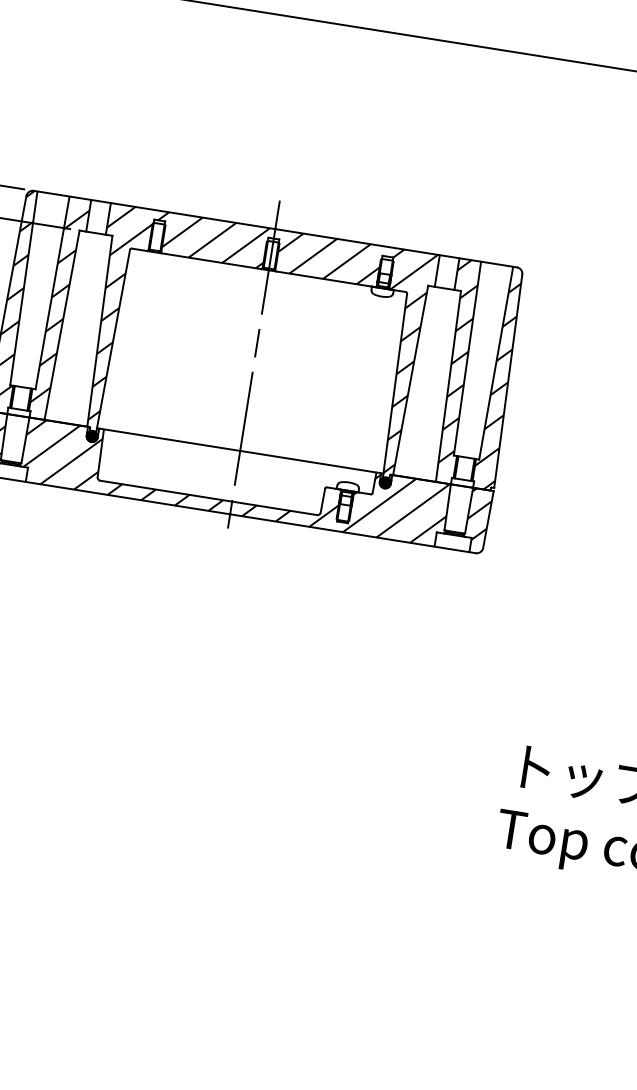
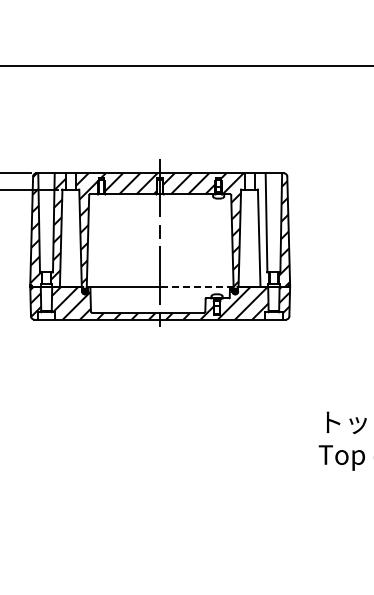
hatch: (455, 371) -> (261, 230), removed
line: (310, 463) -> (196, 287), solid -> dashed

